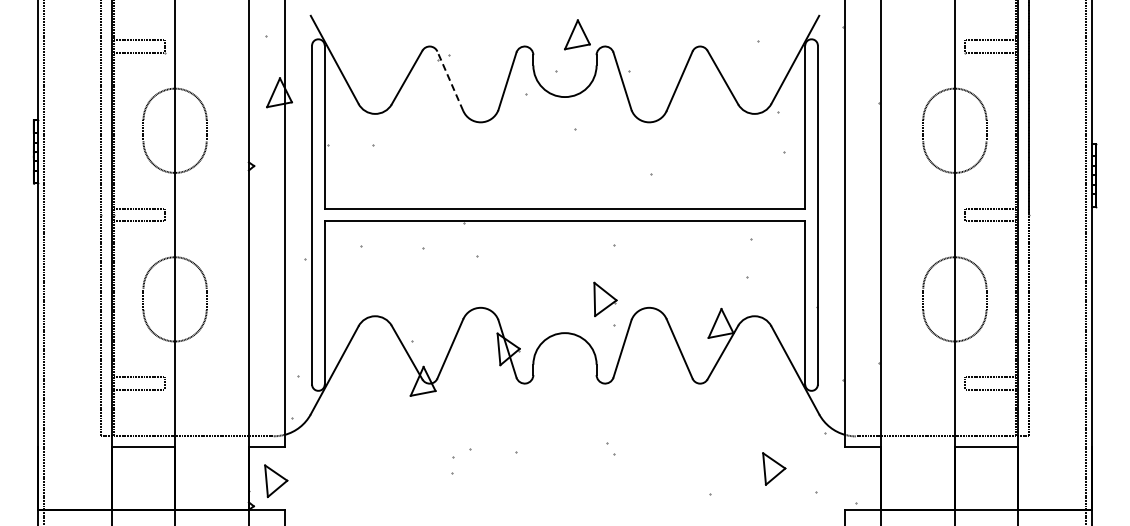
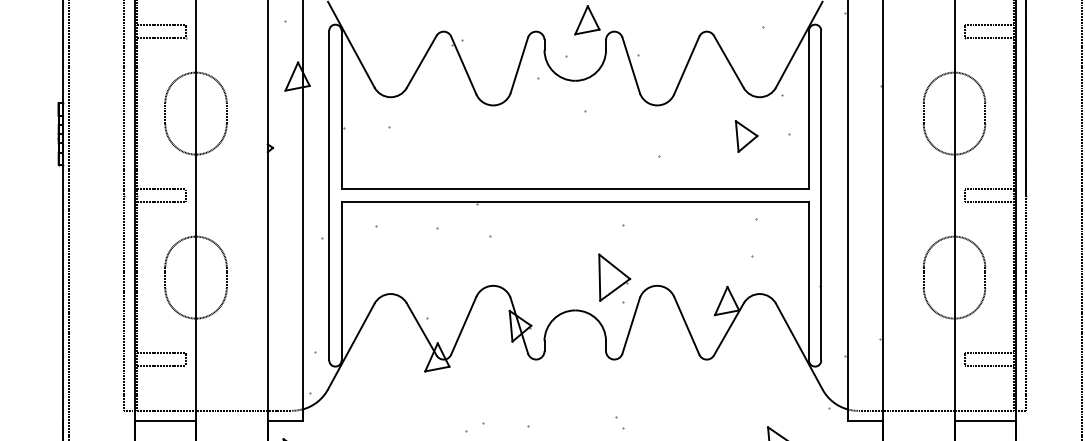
line: (450, 80) -> (463, 64), dashed -> solid
part: (741, 154) -> (746, 136), added
part: (605, 299) -> (614, 277), size x1.43

